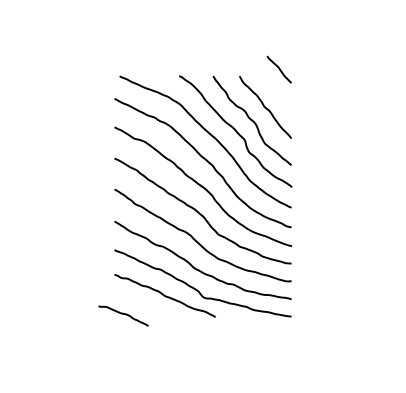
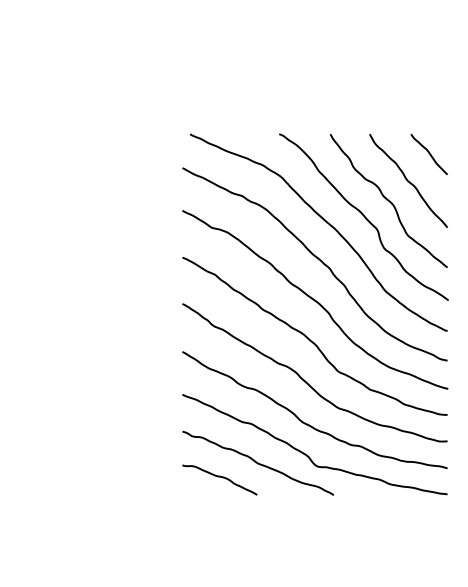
curve: (278, 69) -> (427, 154), moved
curve: (123, 314) -> (219, 477), moved

